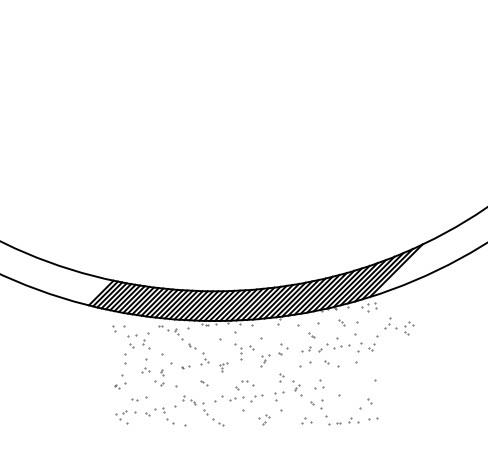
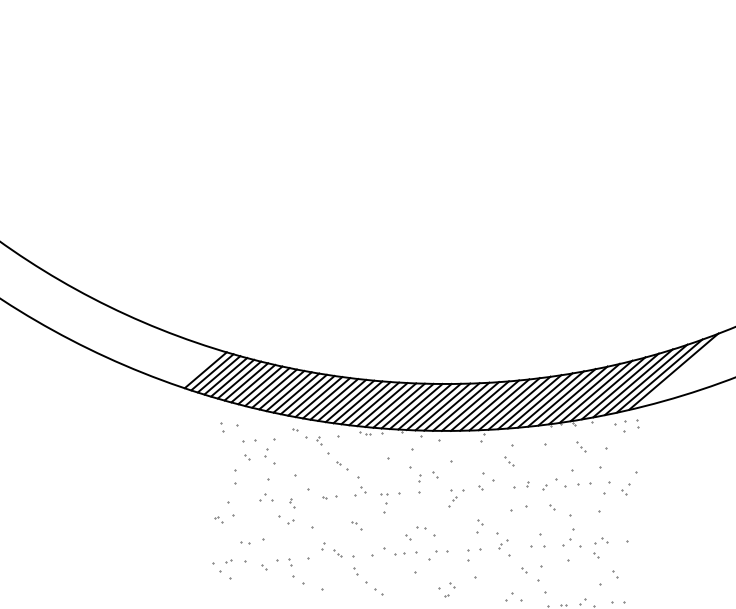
part: (399, 326) -> (586, 543), moved
part: (311, 335) -> (508, 461), moved
part: (223, 367) -> (389, 502), size x1.67

